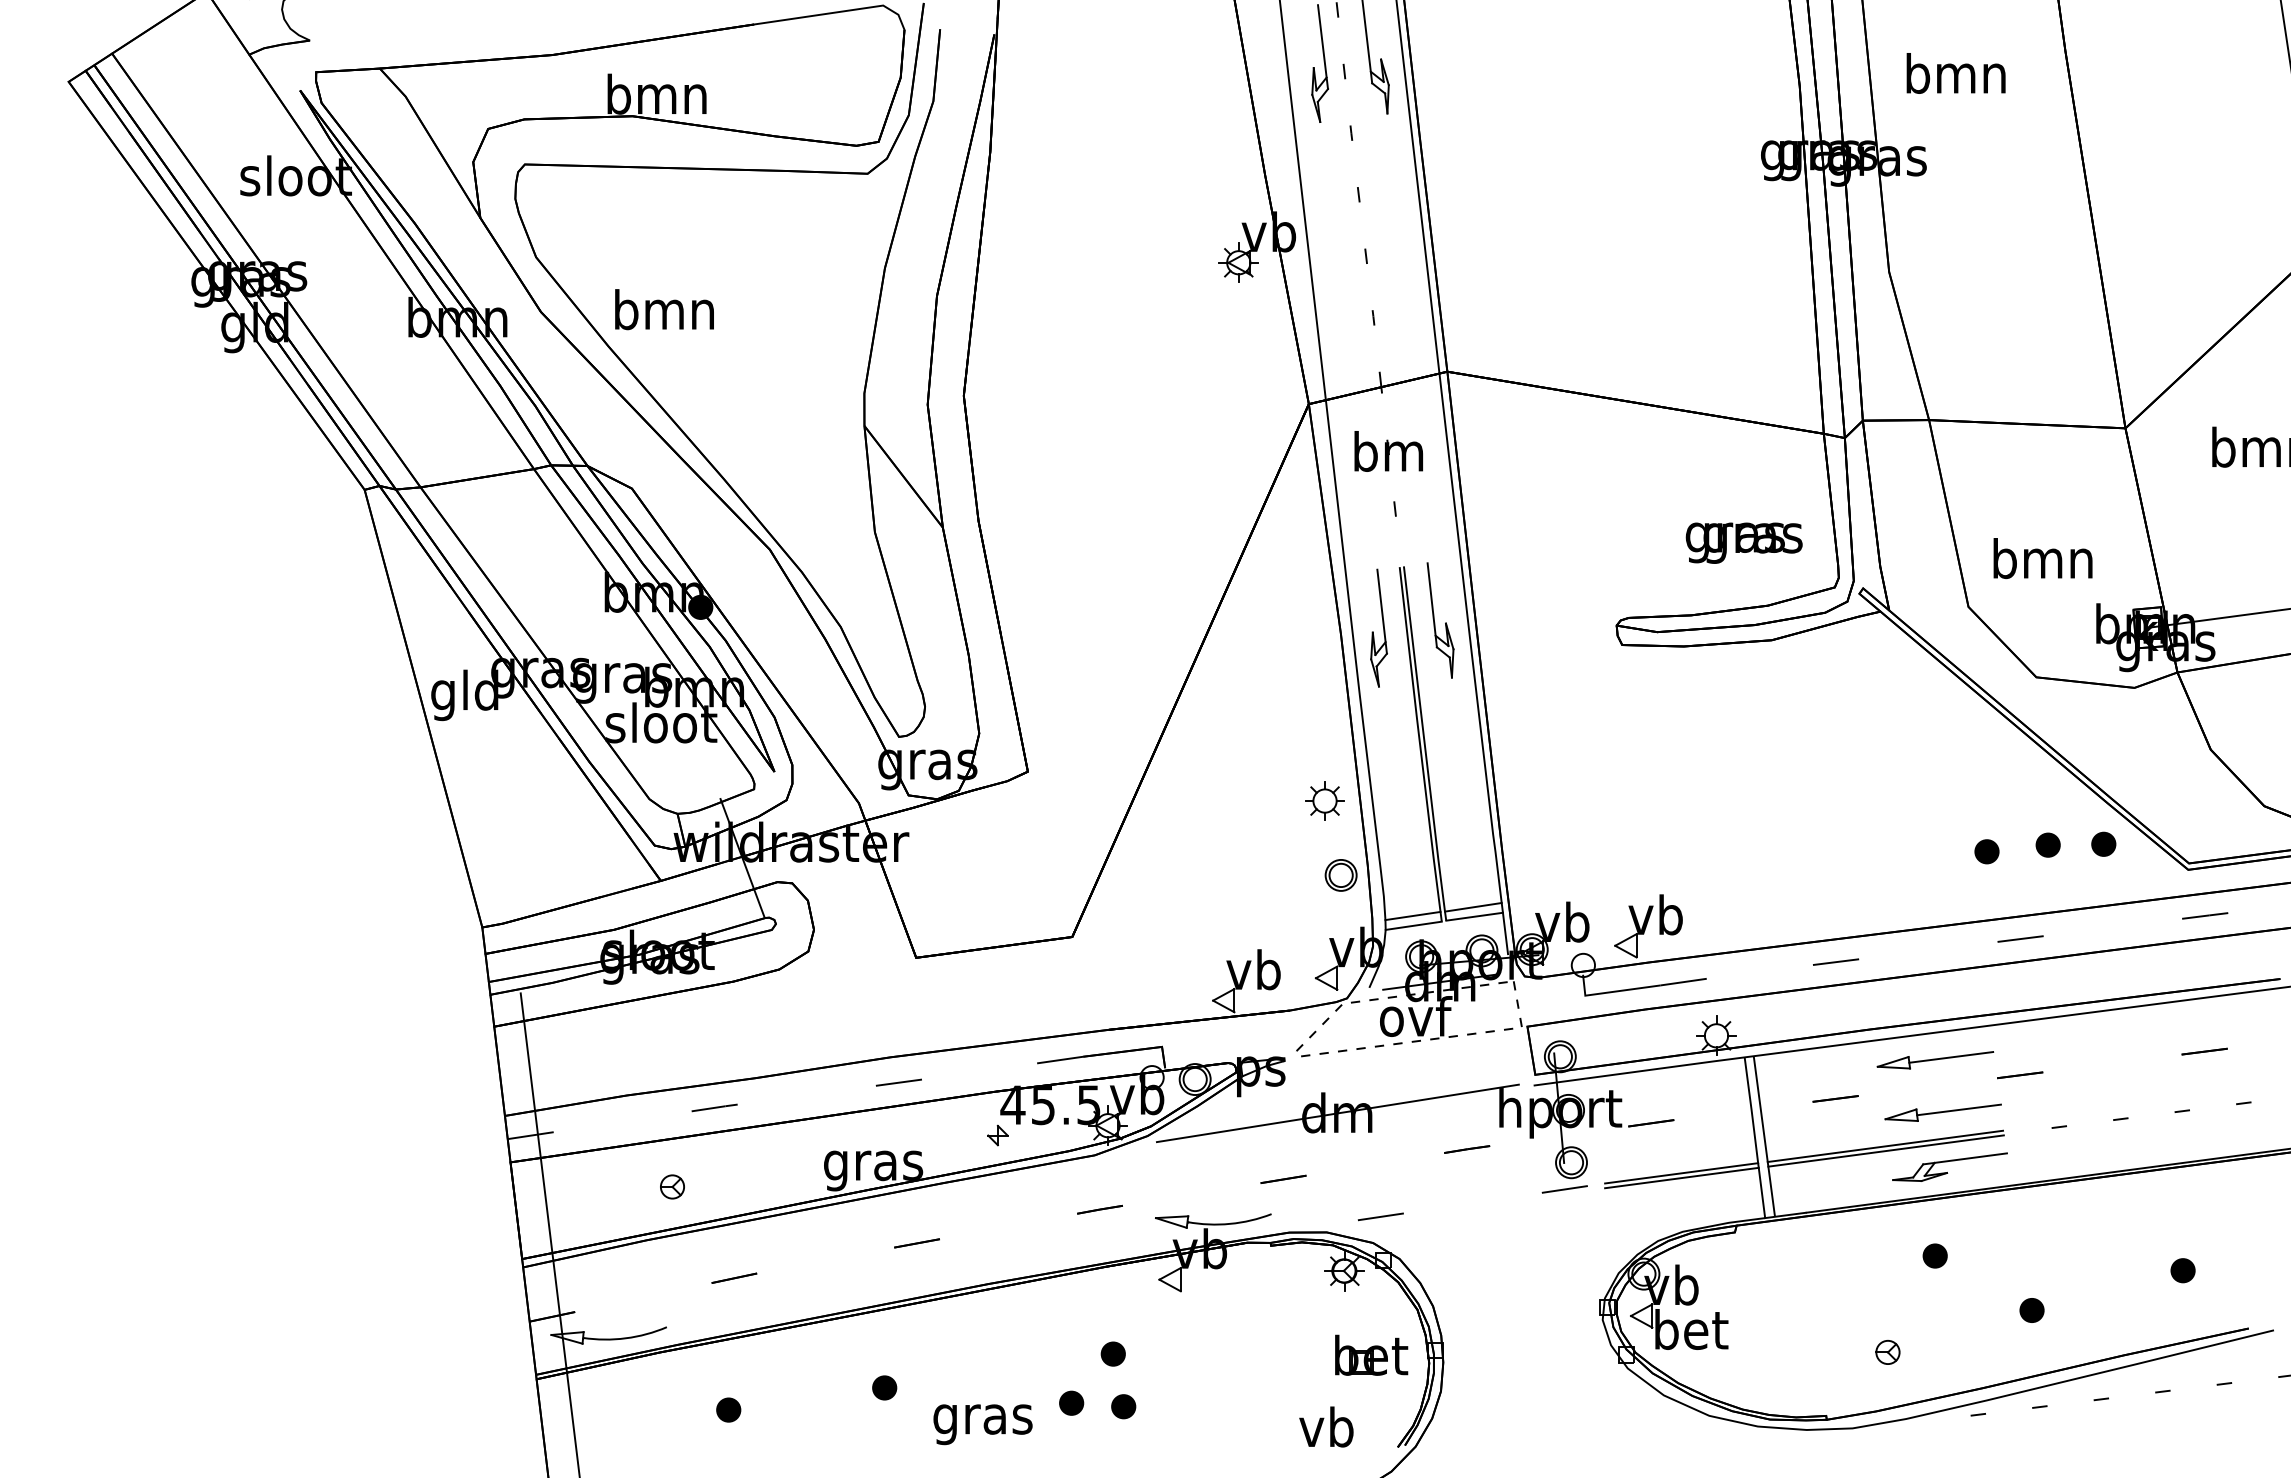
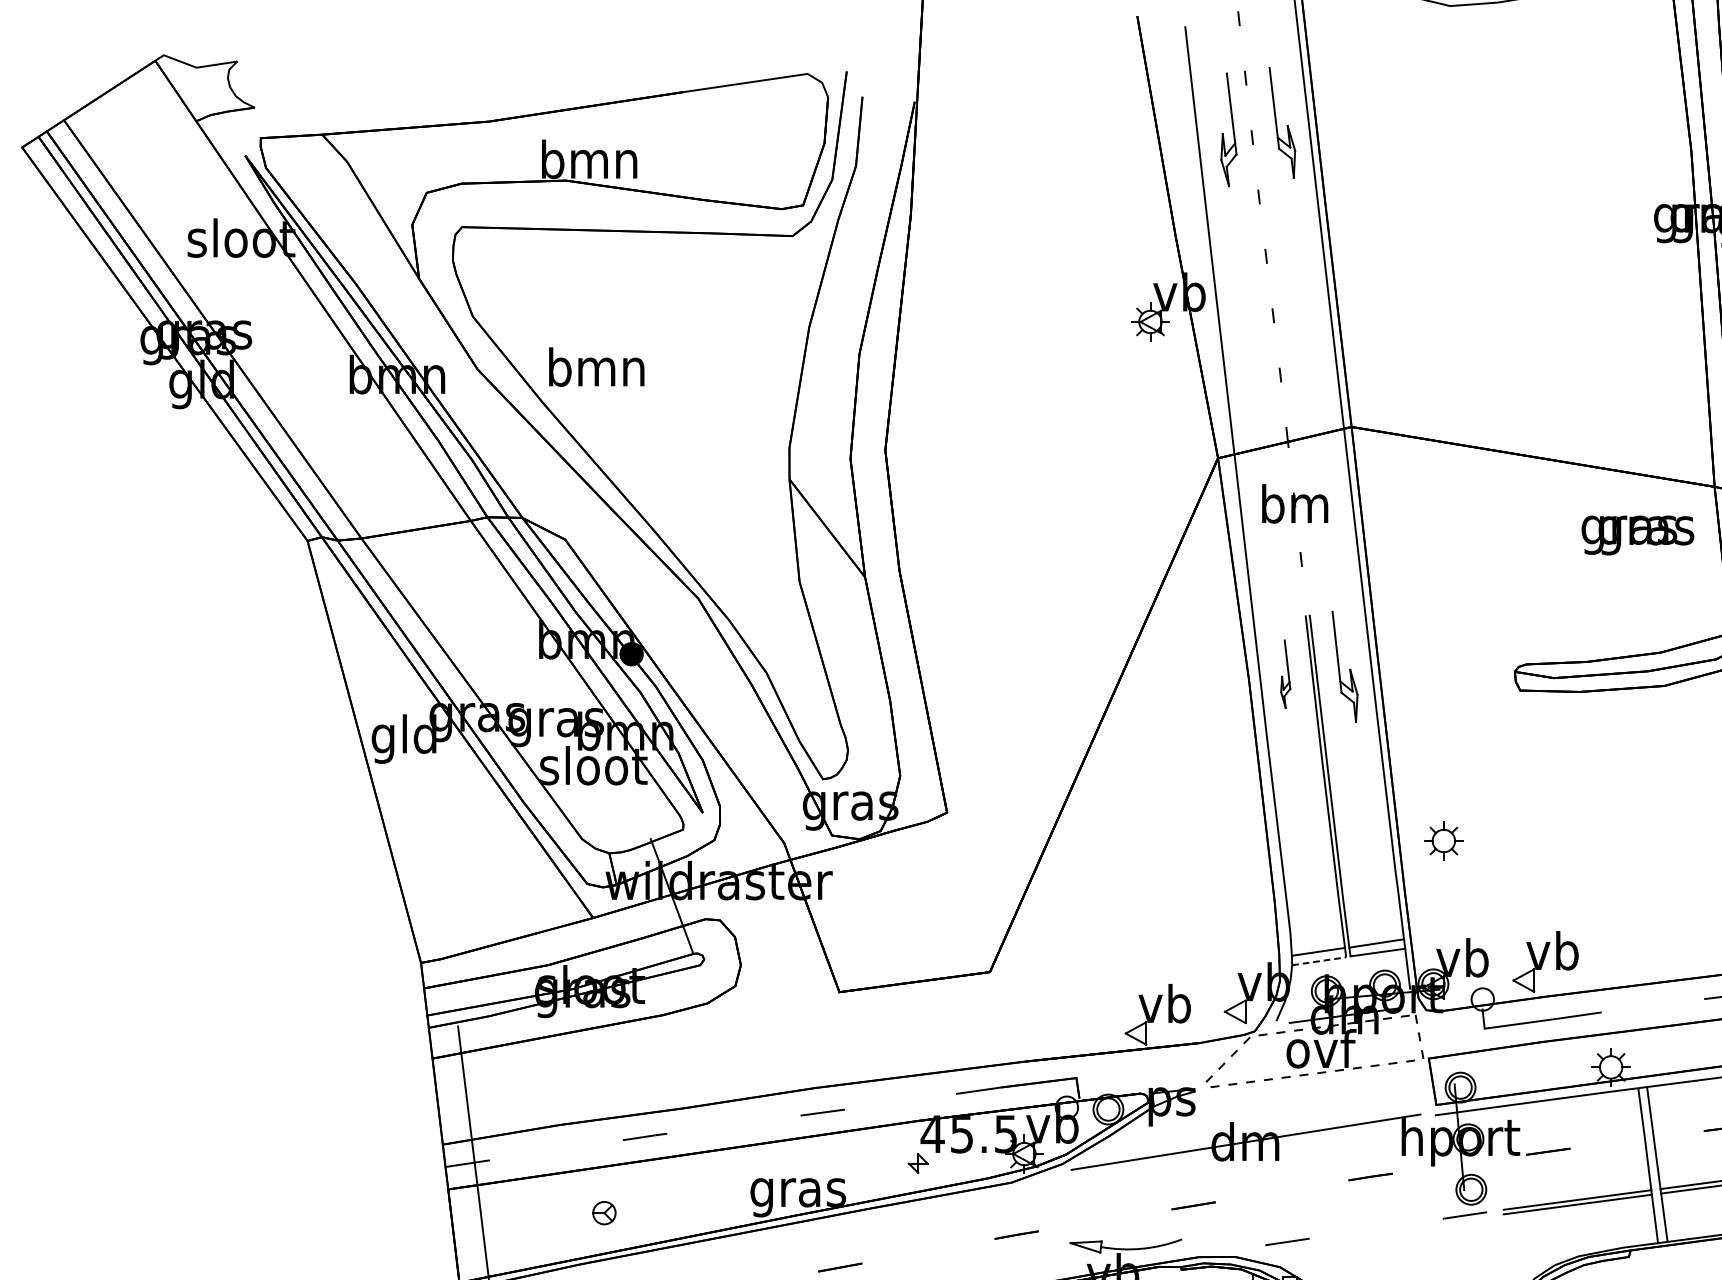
text: (1743, 542) -> (1637, 534), moved
part: (1378, 627) -> (1285, 673), size x0.6
part: (1324, 800) -> (1443, 840), moved
part: (1340, 875) -> (1248, 912), removed
line: (1414, 925) -> (1319, 961), solid -> dashed

